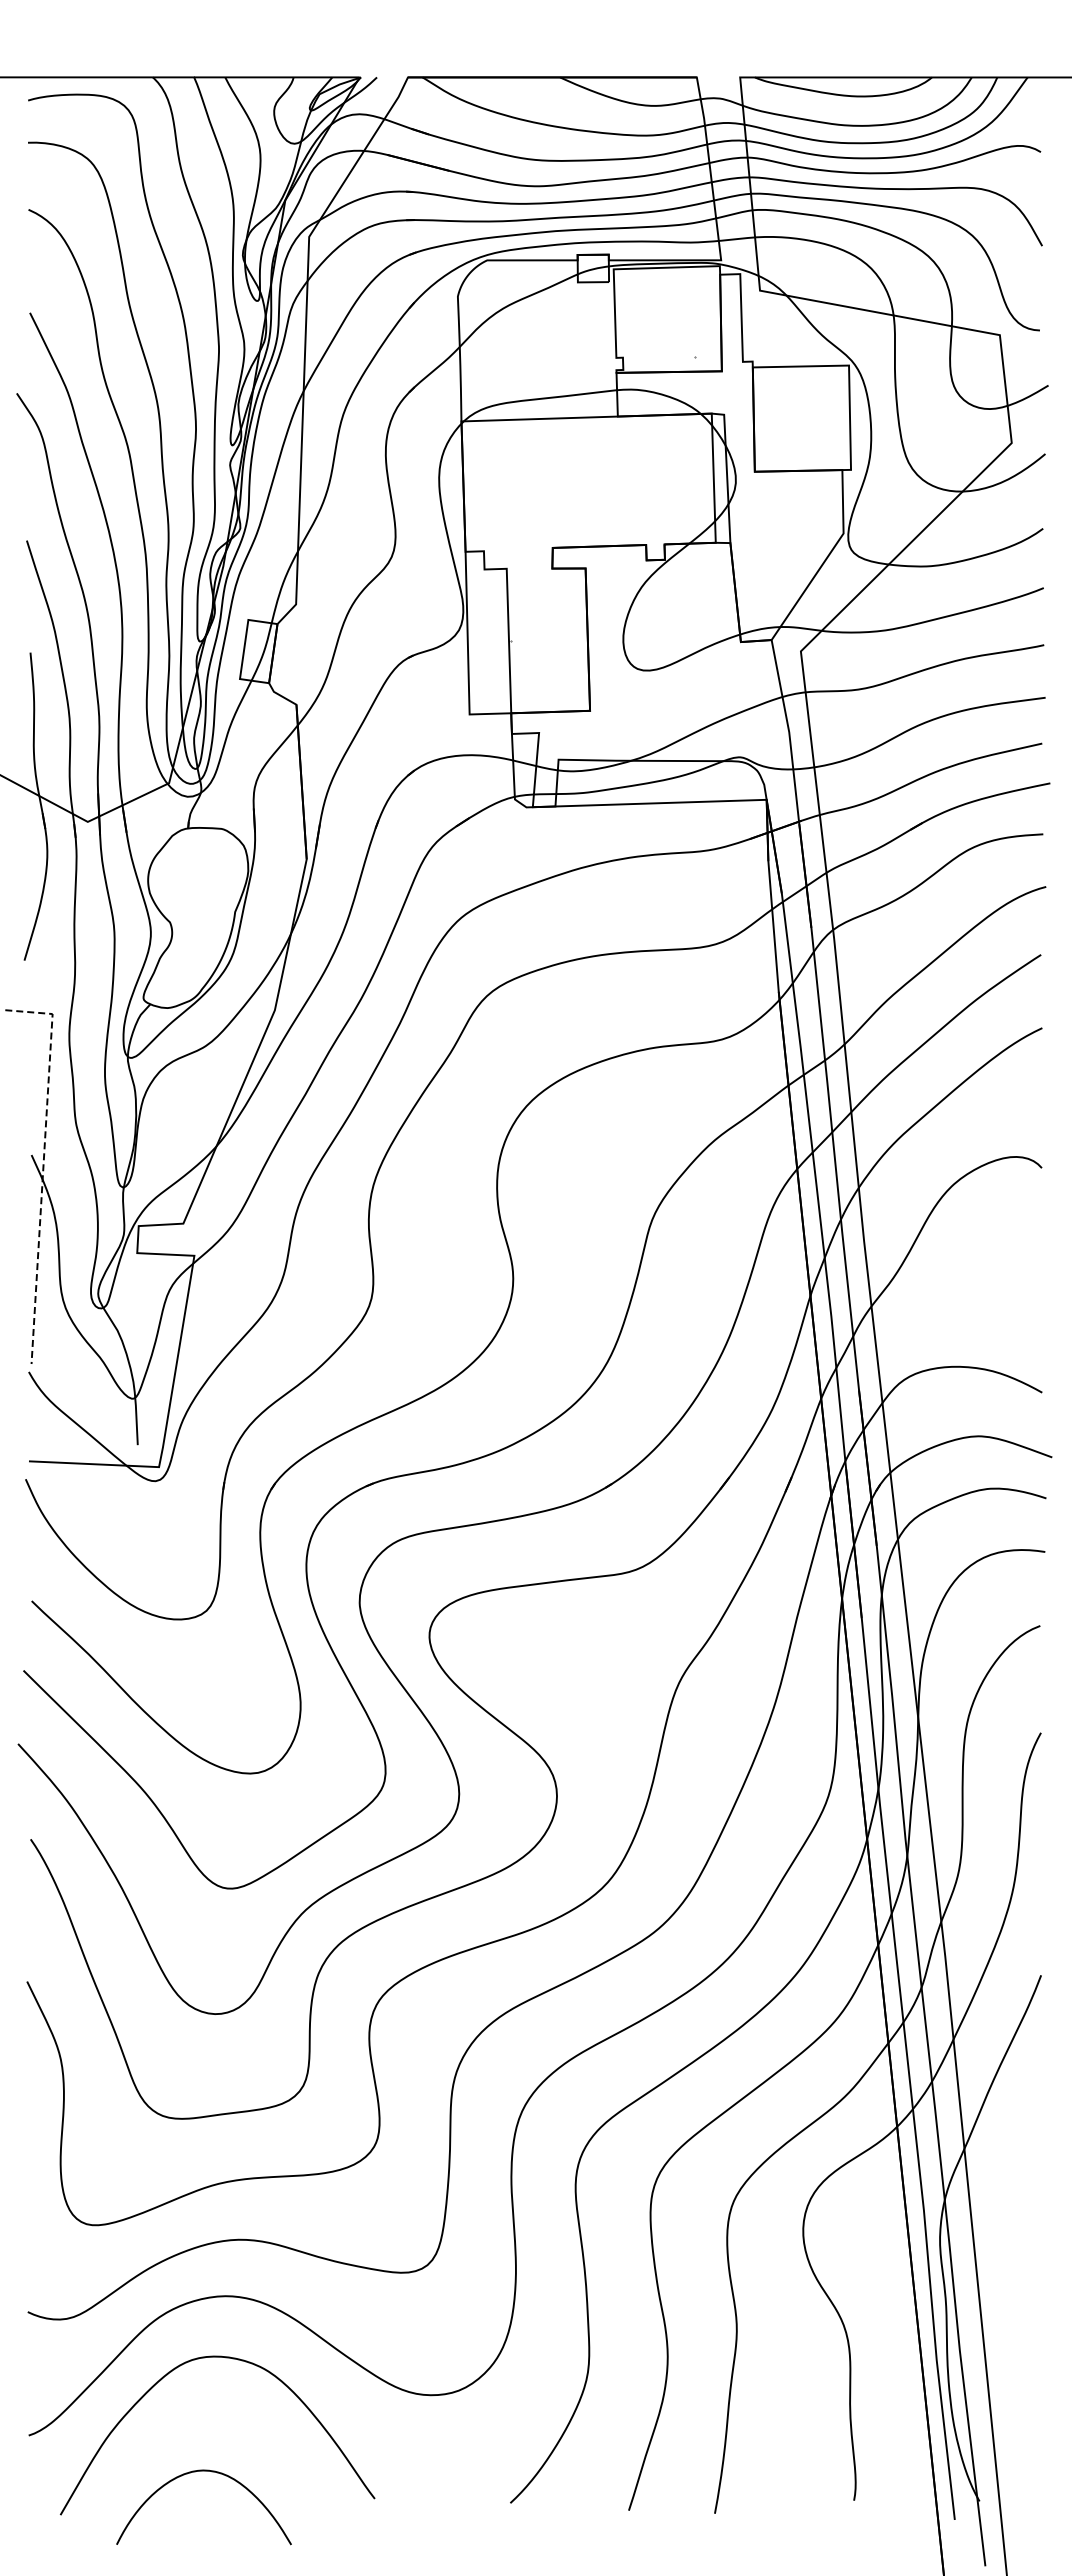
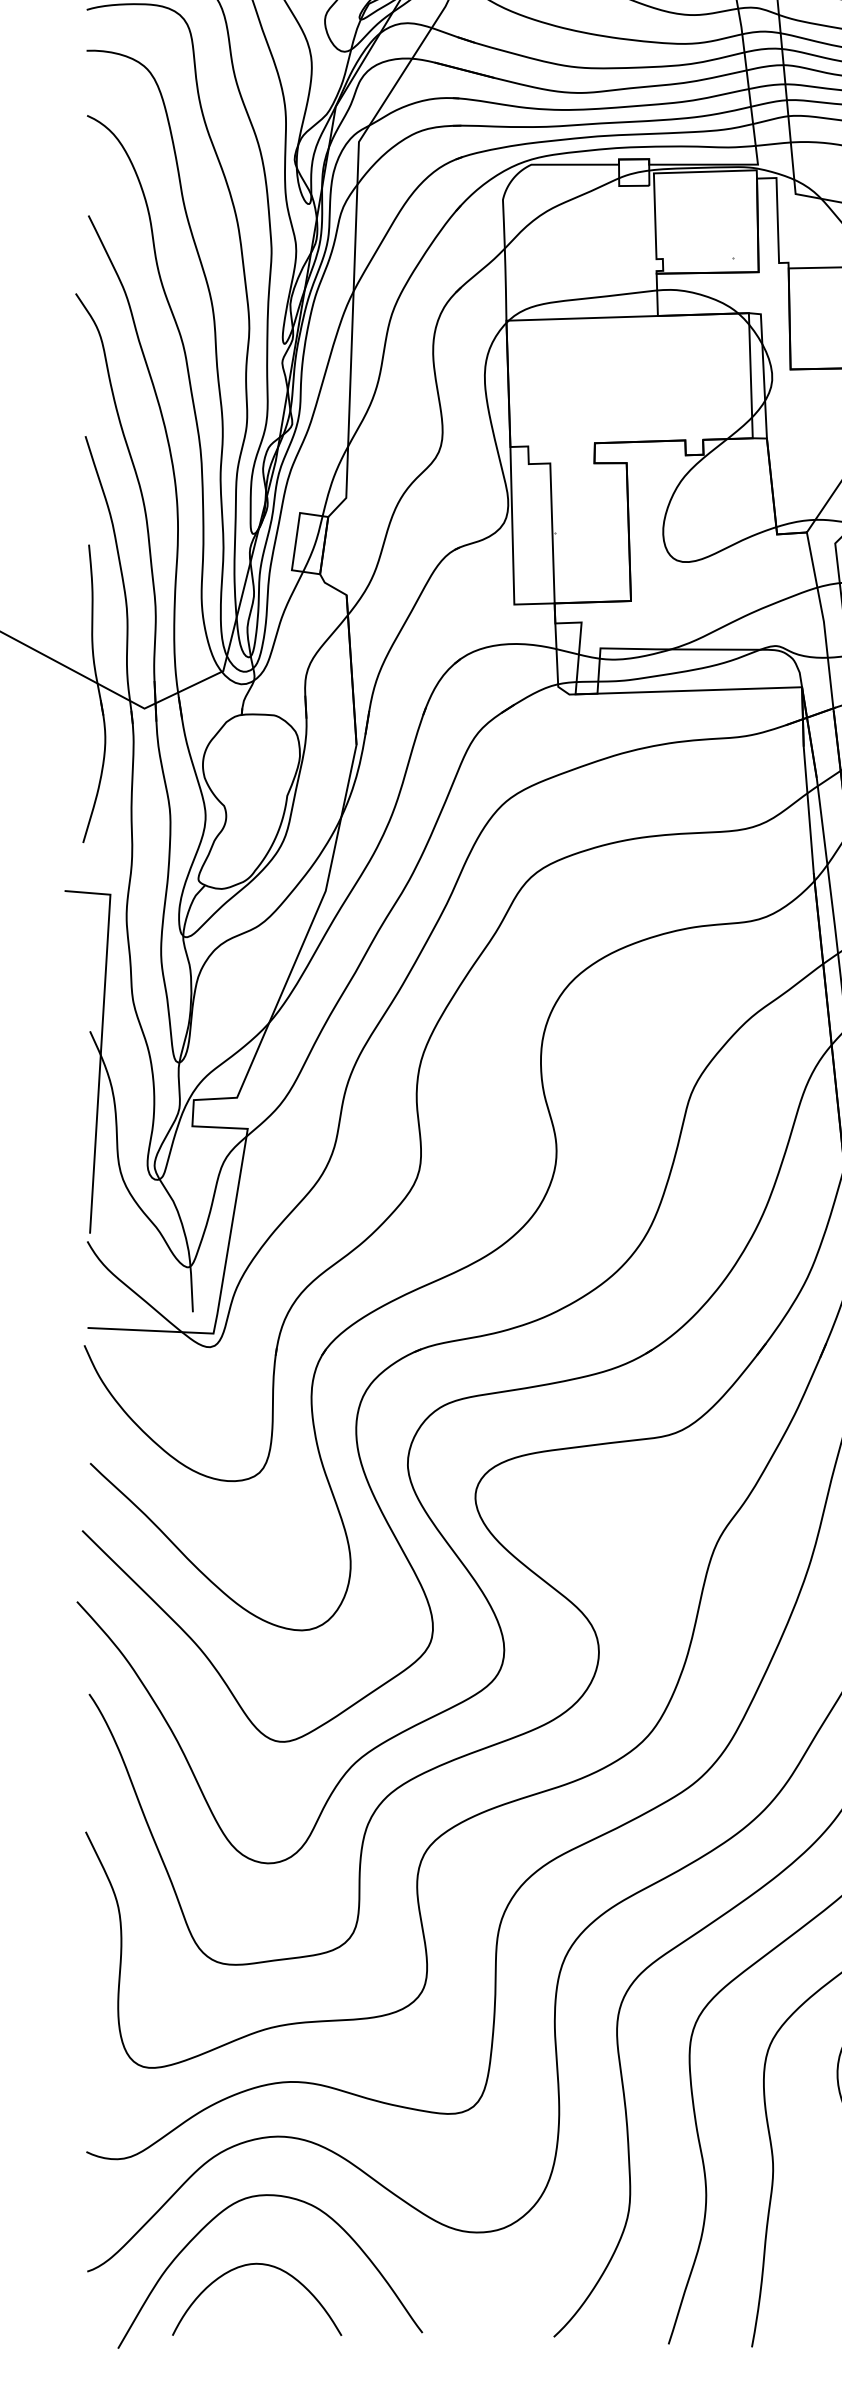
line: (43, 1164) -> (101, 1040), dashed -> solid
curve: (195, 2472) -> (248, 2265), moved

